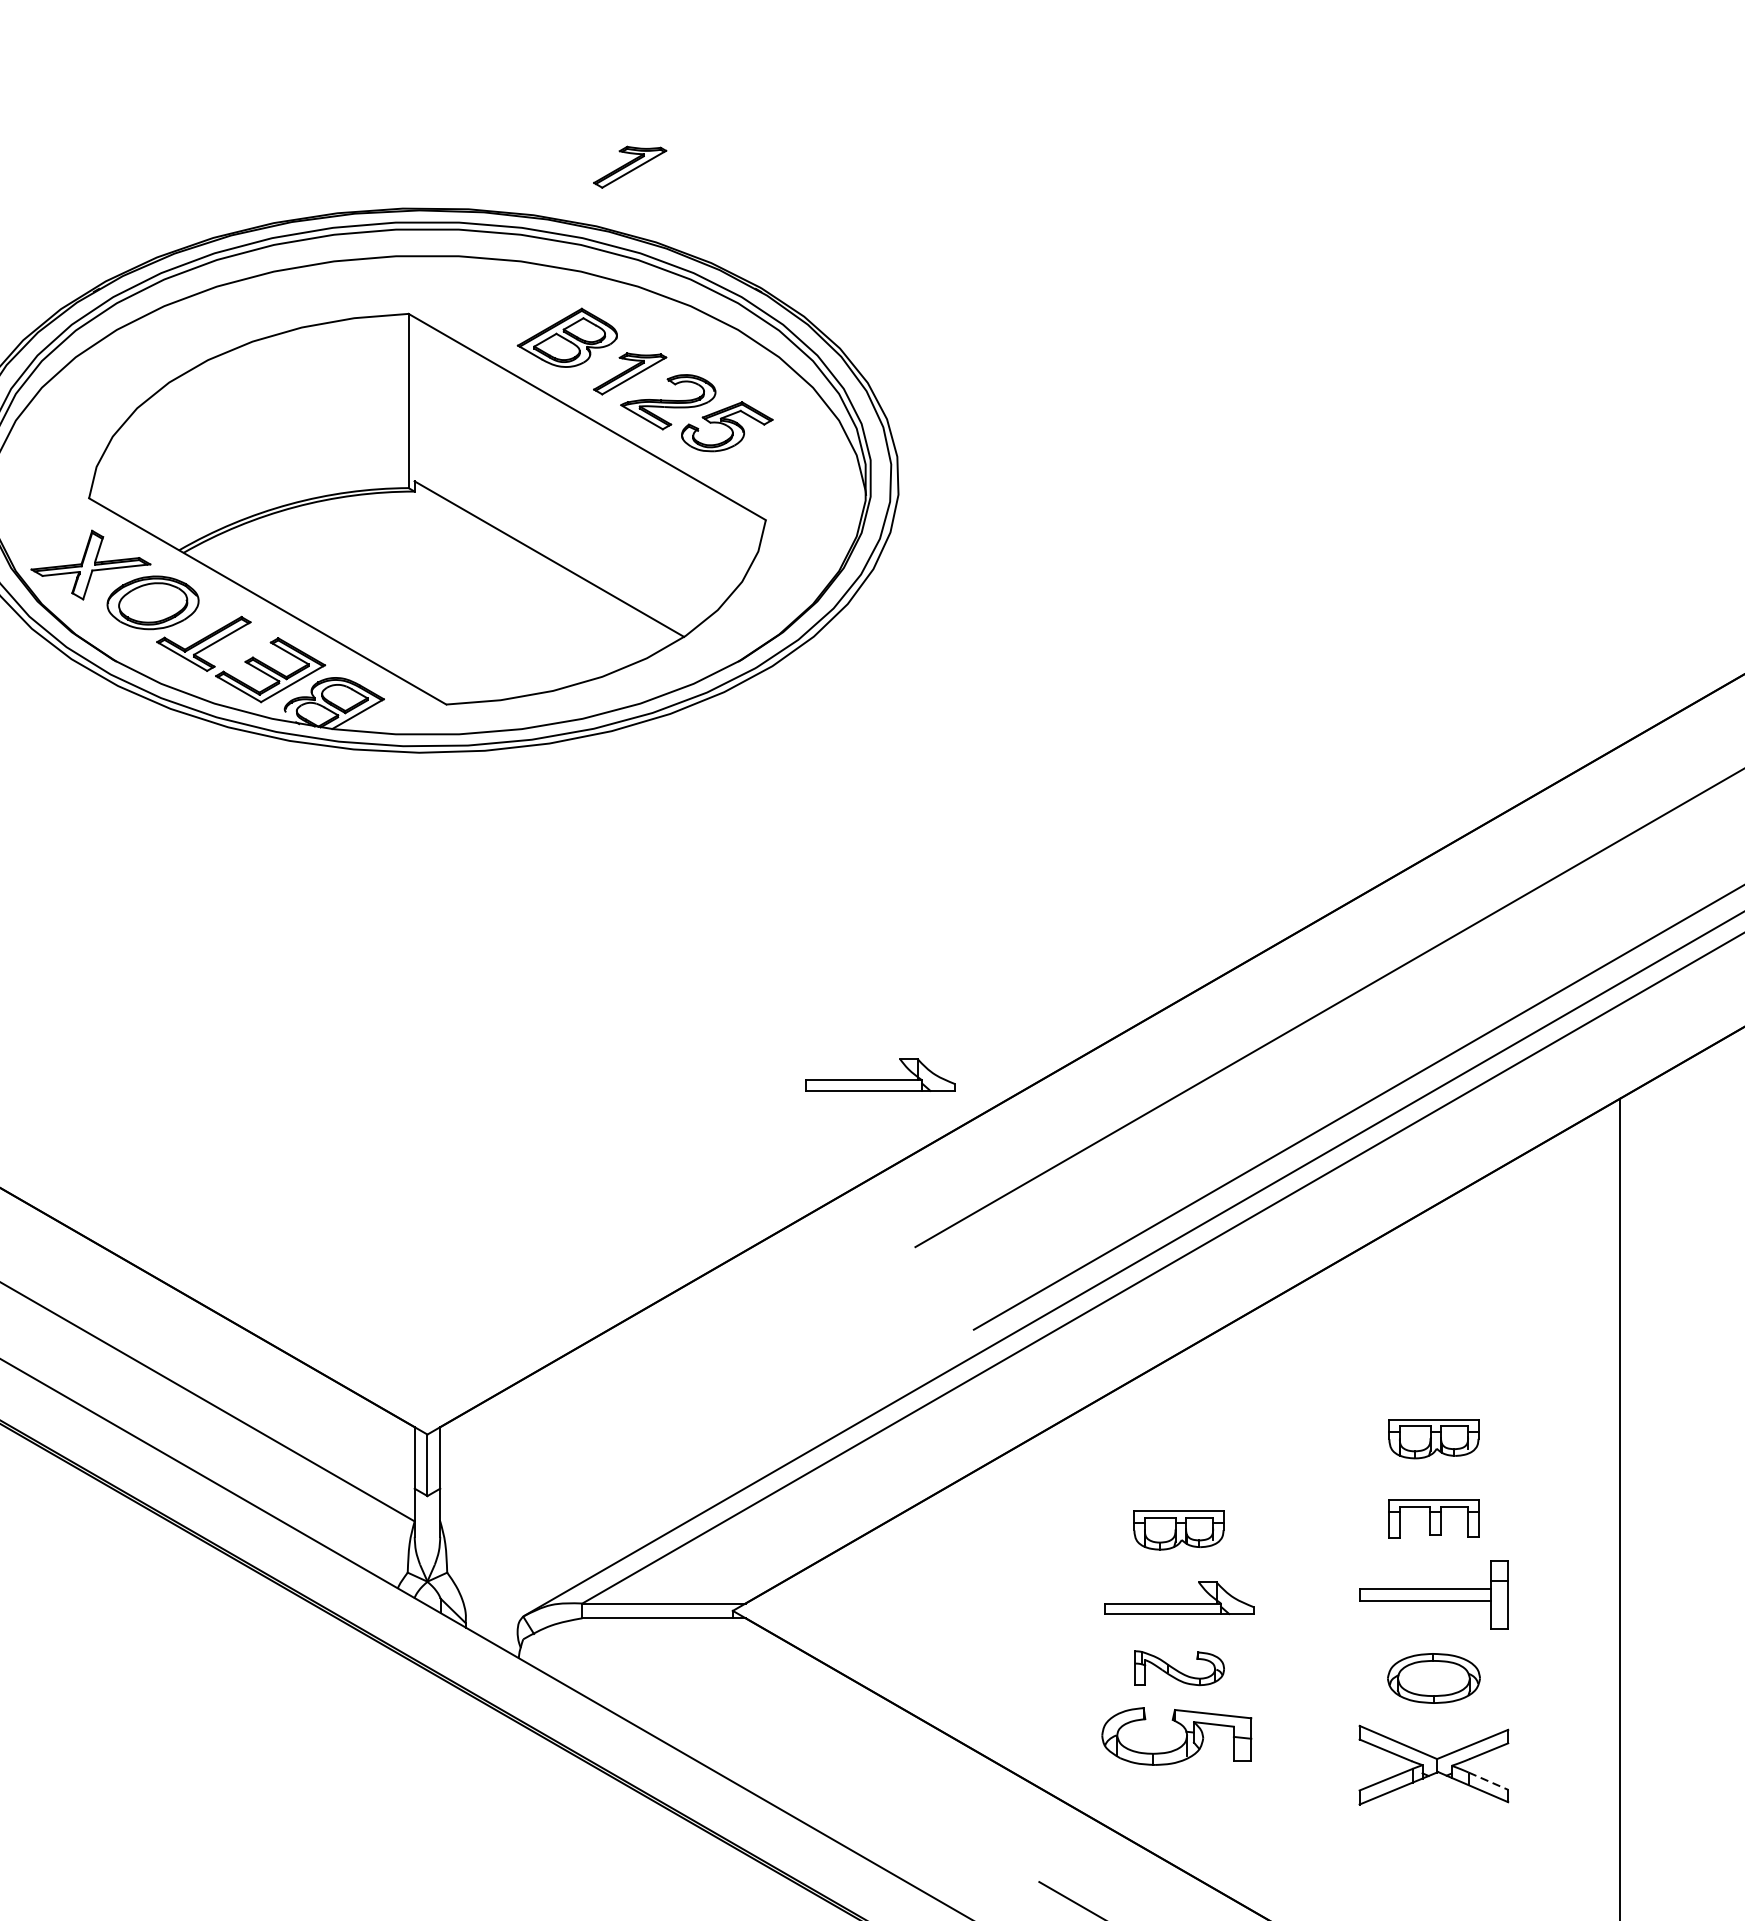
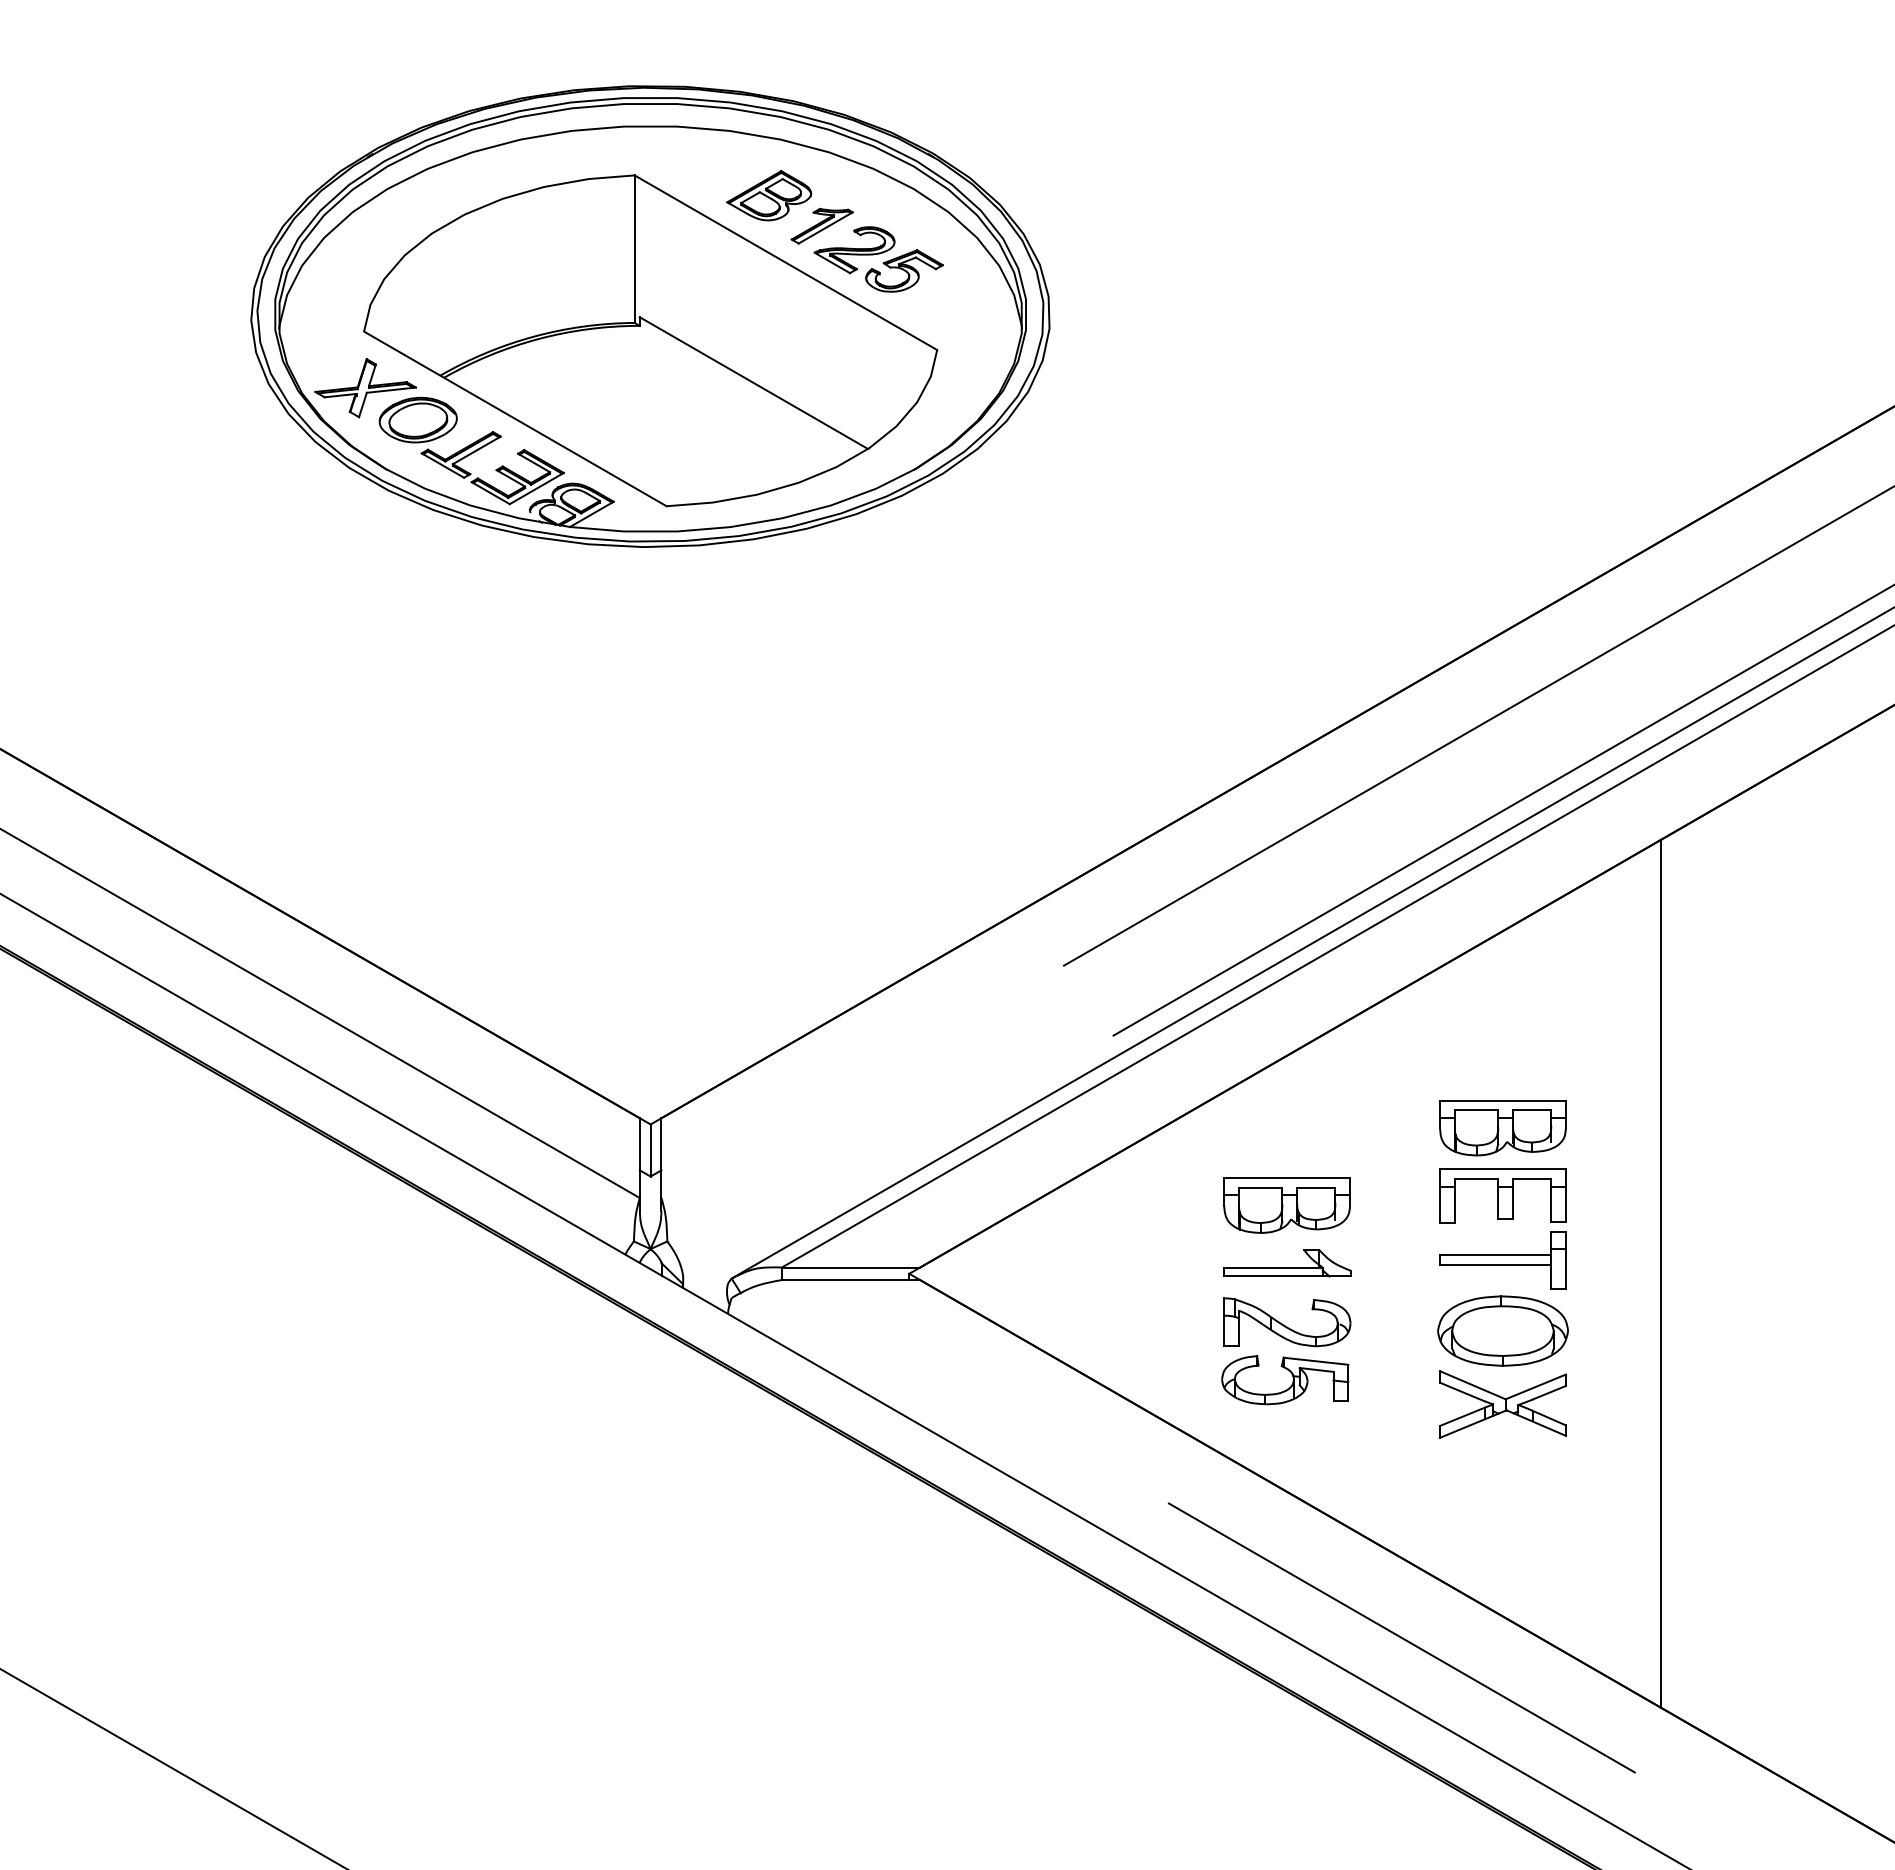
part: (629, 167) -> (821, 51), removed
part: (880, 1075) -> (1034, 820), removed
part: (1433, 1439) -> (1502, 1128), size x1.67
part: (1433, 1518) -> (1502, 1195), size x1.67
part: (1178, 1530) -> (1286, 1205), size x1.67
part: (1179, 1668) -> (1287, 1322), size x1.67
part: (1433, 1677) -> (1502, 1330), size x1.67
line: (1488, 1781) -> (1549, 1418), dashed -> solid

